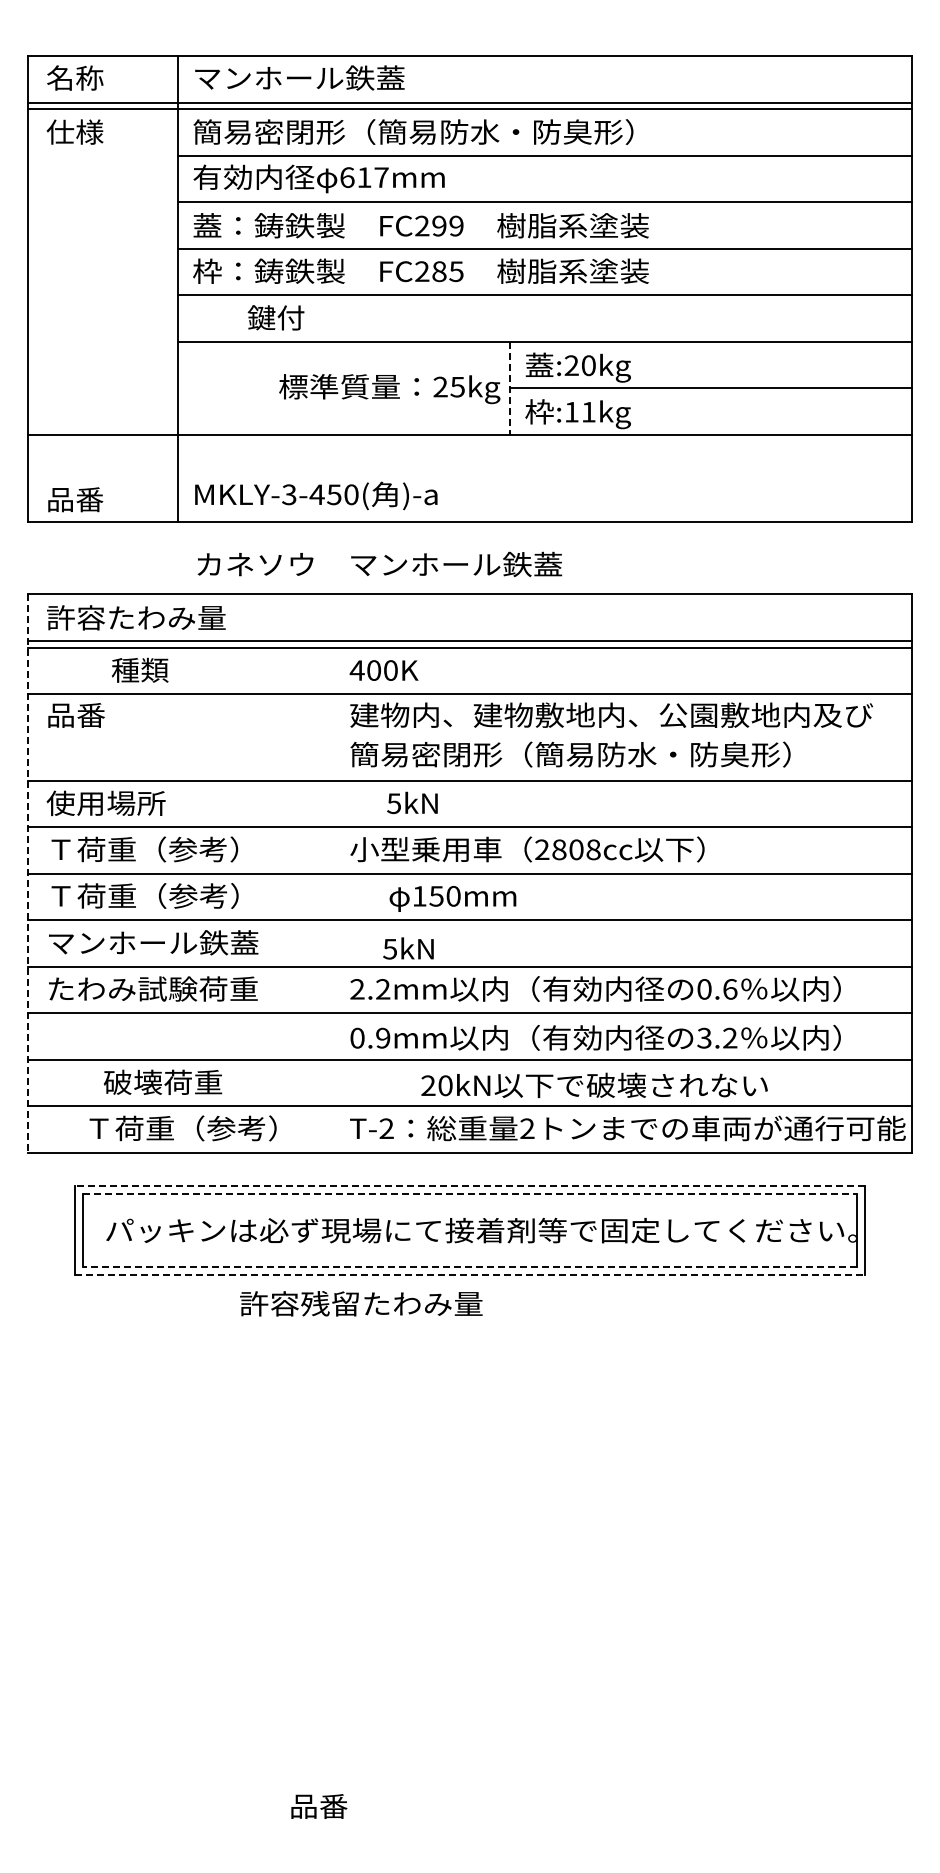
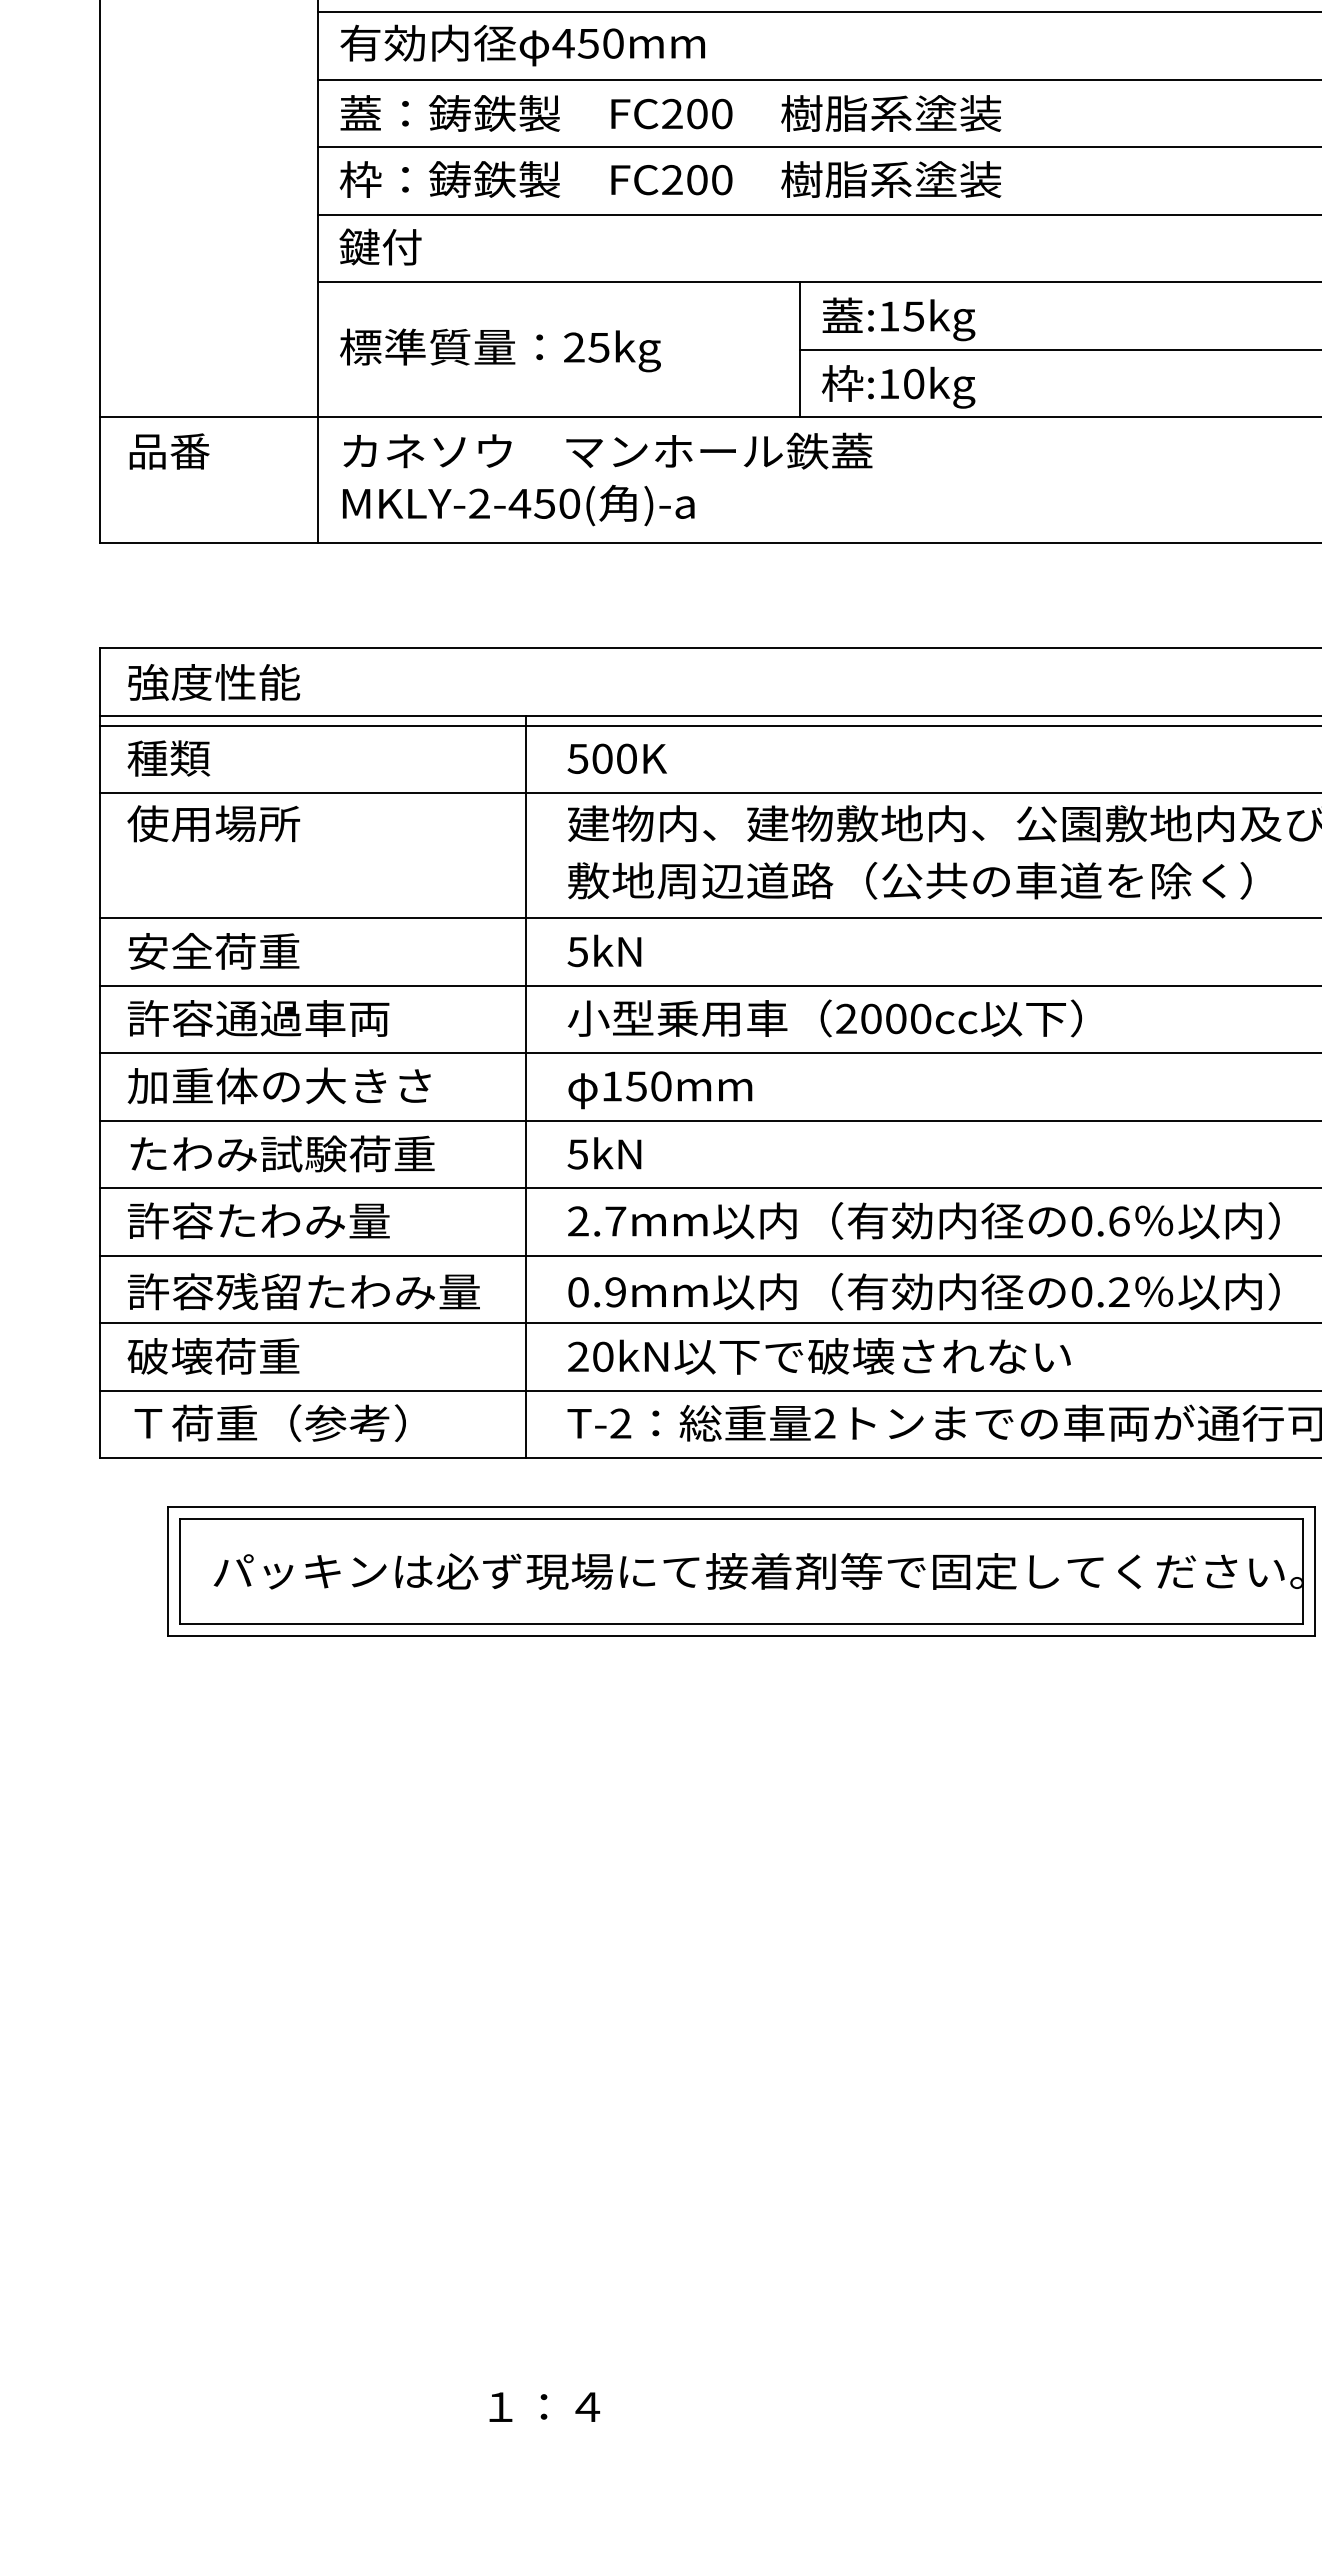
text: (363, 177) -> (587, 43), 617mm -> 450mm
text: (447, 225) -> (709, 113), FC299 -> FC200
text: (447, 271) -> (709, 179), FC285 -> FC200
text: (275, 317) -> (379, 246), moved
text: (579, 365) -> (900, 316), :20kg -> :15kg
line: (510, 388) -> (800, 349), dashed -> solid
text: (389, 389) -> (500, 351), moved
text: (588, 411) -> (913, 382), :11kg -> :10kg
text: (289, 494) -> (479, 503), MKLY-3-450( -> MKLY-2-450(
text: (75, 499) -> (169, 451), moved
text: (379, 564) -> (607, 451), moved
text: (136, 617) -> (257, 681), 許容たわみ量 -> 強度性能
text: (140, 669) -> (169, 757), moved
text: (356, 670) -> (576, 758), 400K -> 500K
text: (105, 714) -> (212, 822), 品番 -> 使用場所
text: (585, 754) -> (909, 880), 簡易密閉形（簡易防水・防臭形） -> 敷地周辺道路（公共の車道を除く）
text: (412, 802) -> (604, 950), moved
text: (105, 803) -> (212, 951), 使用場所 -> 安全荷重
text: (142, 849) -> (266, 1018), Ｔ荷重（参考） -> 許容通過車両
text: (576, 849) -> (896, 1018), 2808cc -> 2000cc
line: (28, 874) -> (101, 1054), dashed -> solid
text: (151, 895) -> (279, 1085), Ｔ荷重（参考） -> 加重体の大きさ
line: (321, 896) -> (526, 1086), added
text: (452, 898) -> (659, 1089), moved
text: (153, 942) -> (282, 1153), マンホール鉄蓋 -> たわみ試験荷重
text: (408, 948) -> (604, 1153), moved
text: (152, 988) -> (281, 1220), たわみ試験荷重 -> 許容たわみ量
text: (383, 989) -> (616, 1221), 2.2mm -> 2.7mm
text: (704, 1037) -> (1081, 1291), 3.2 -> 0.2
text: (163, 1081) -> (214, 1355), moved
text: (594, 1084) -> (819, 1355), moved
text: (182, 1128) -> (269, 1423), moved
line: (469, 1185) -> (740, 1505), dashed -> solid
line: (469, 1194) -> (740, 1519), dashed -> solid
line: (469, 1267) -> (740, 1624), dashed -> solid
line: (470, 1275) -> (742, 1636), dashed -> solid
text: (361, 1303) -> (304, 1291), moved
text: (331, 1806) -> (540, 2406), 品番 -> １：４

